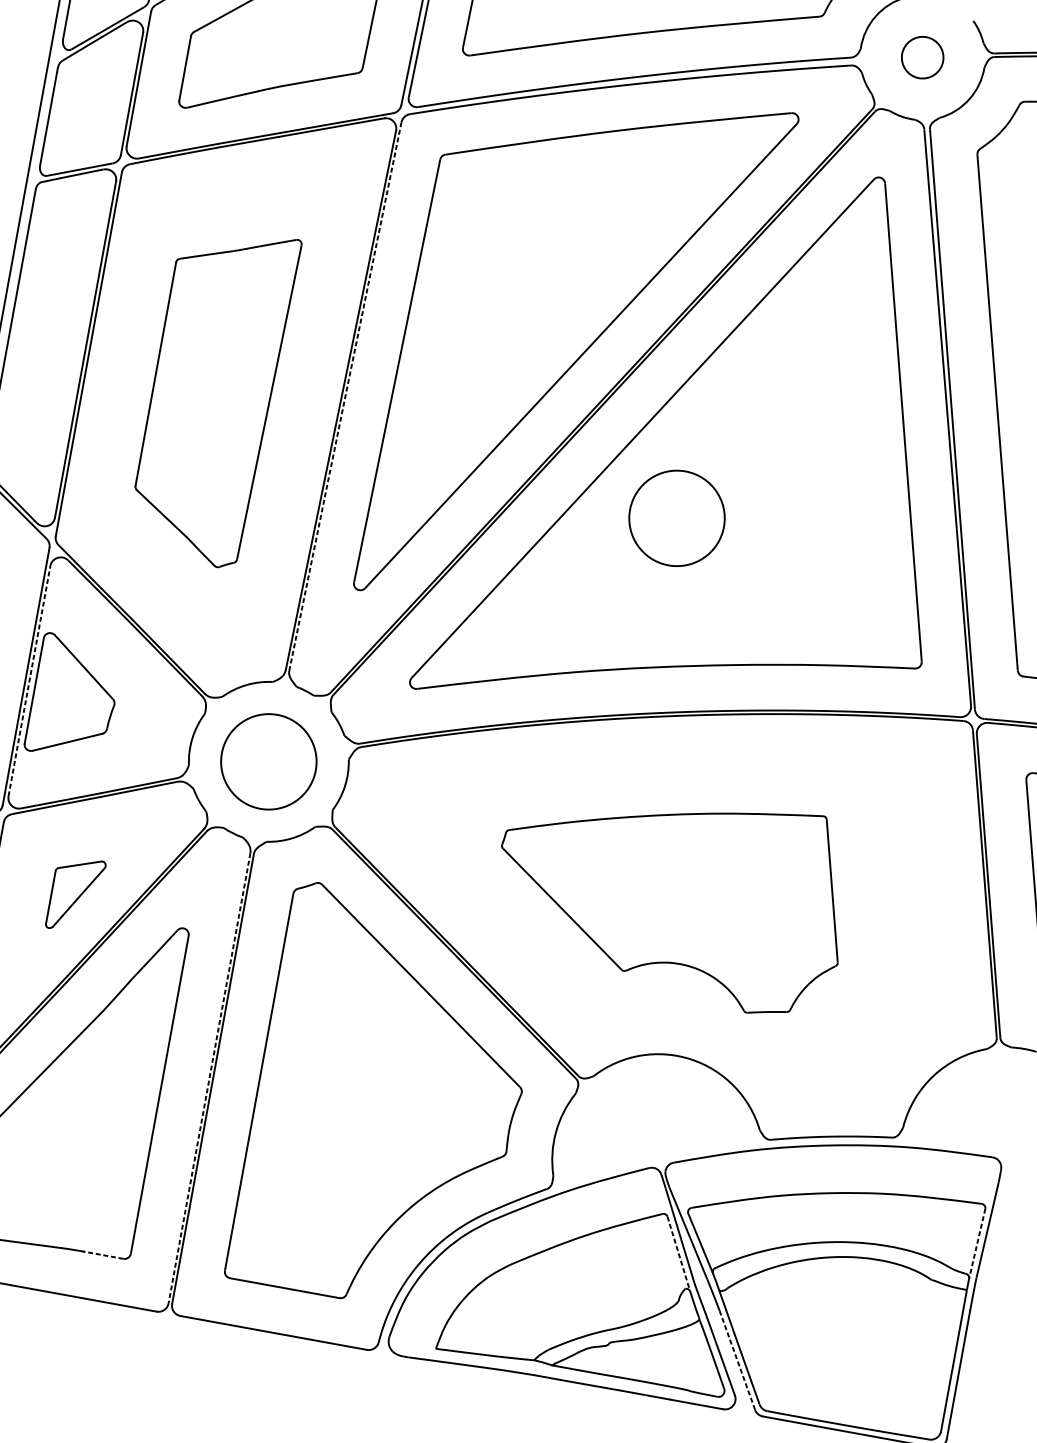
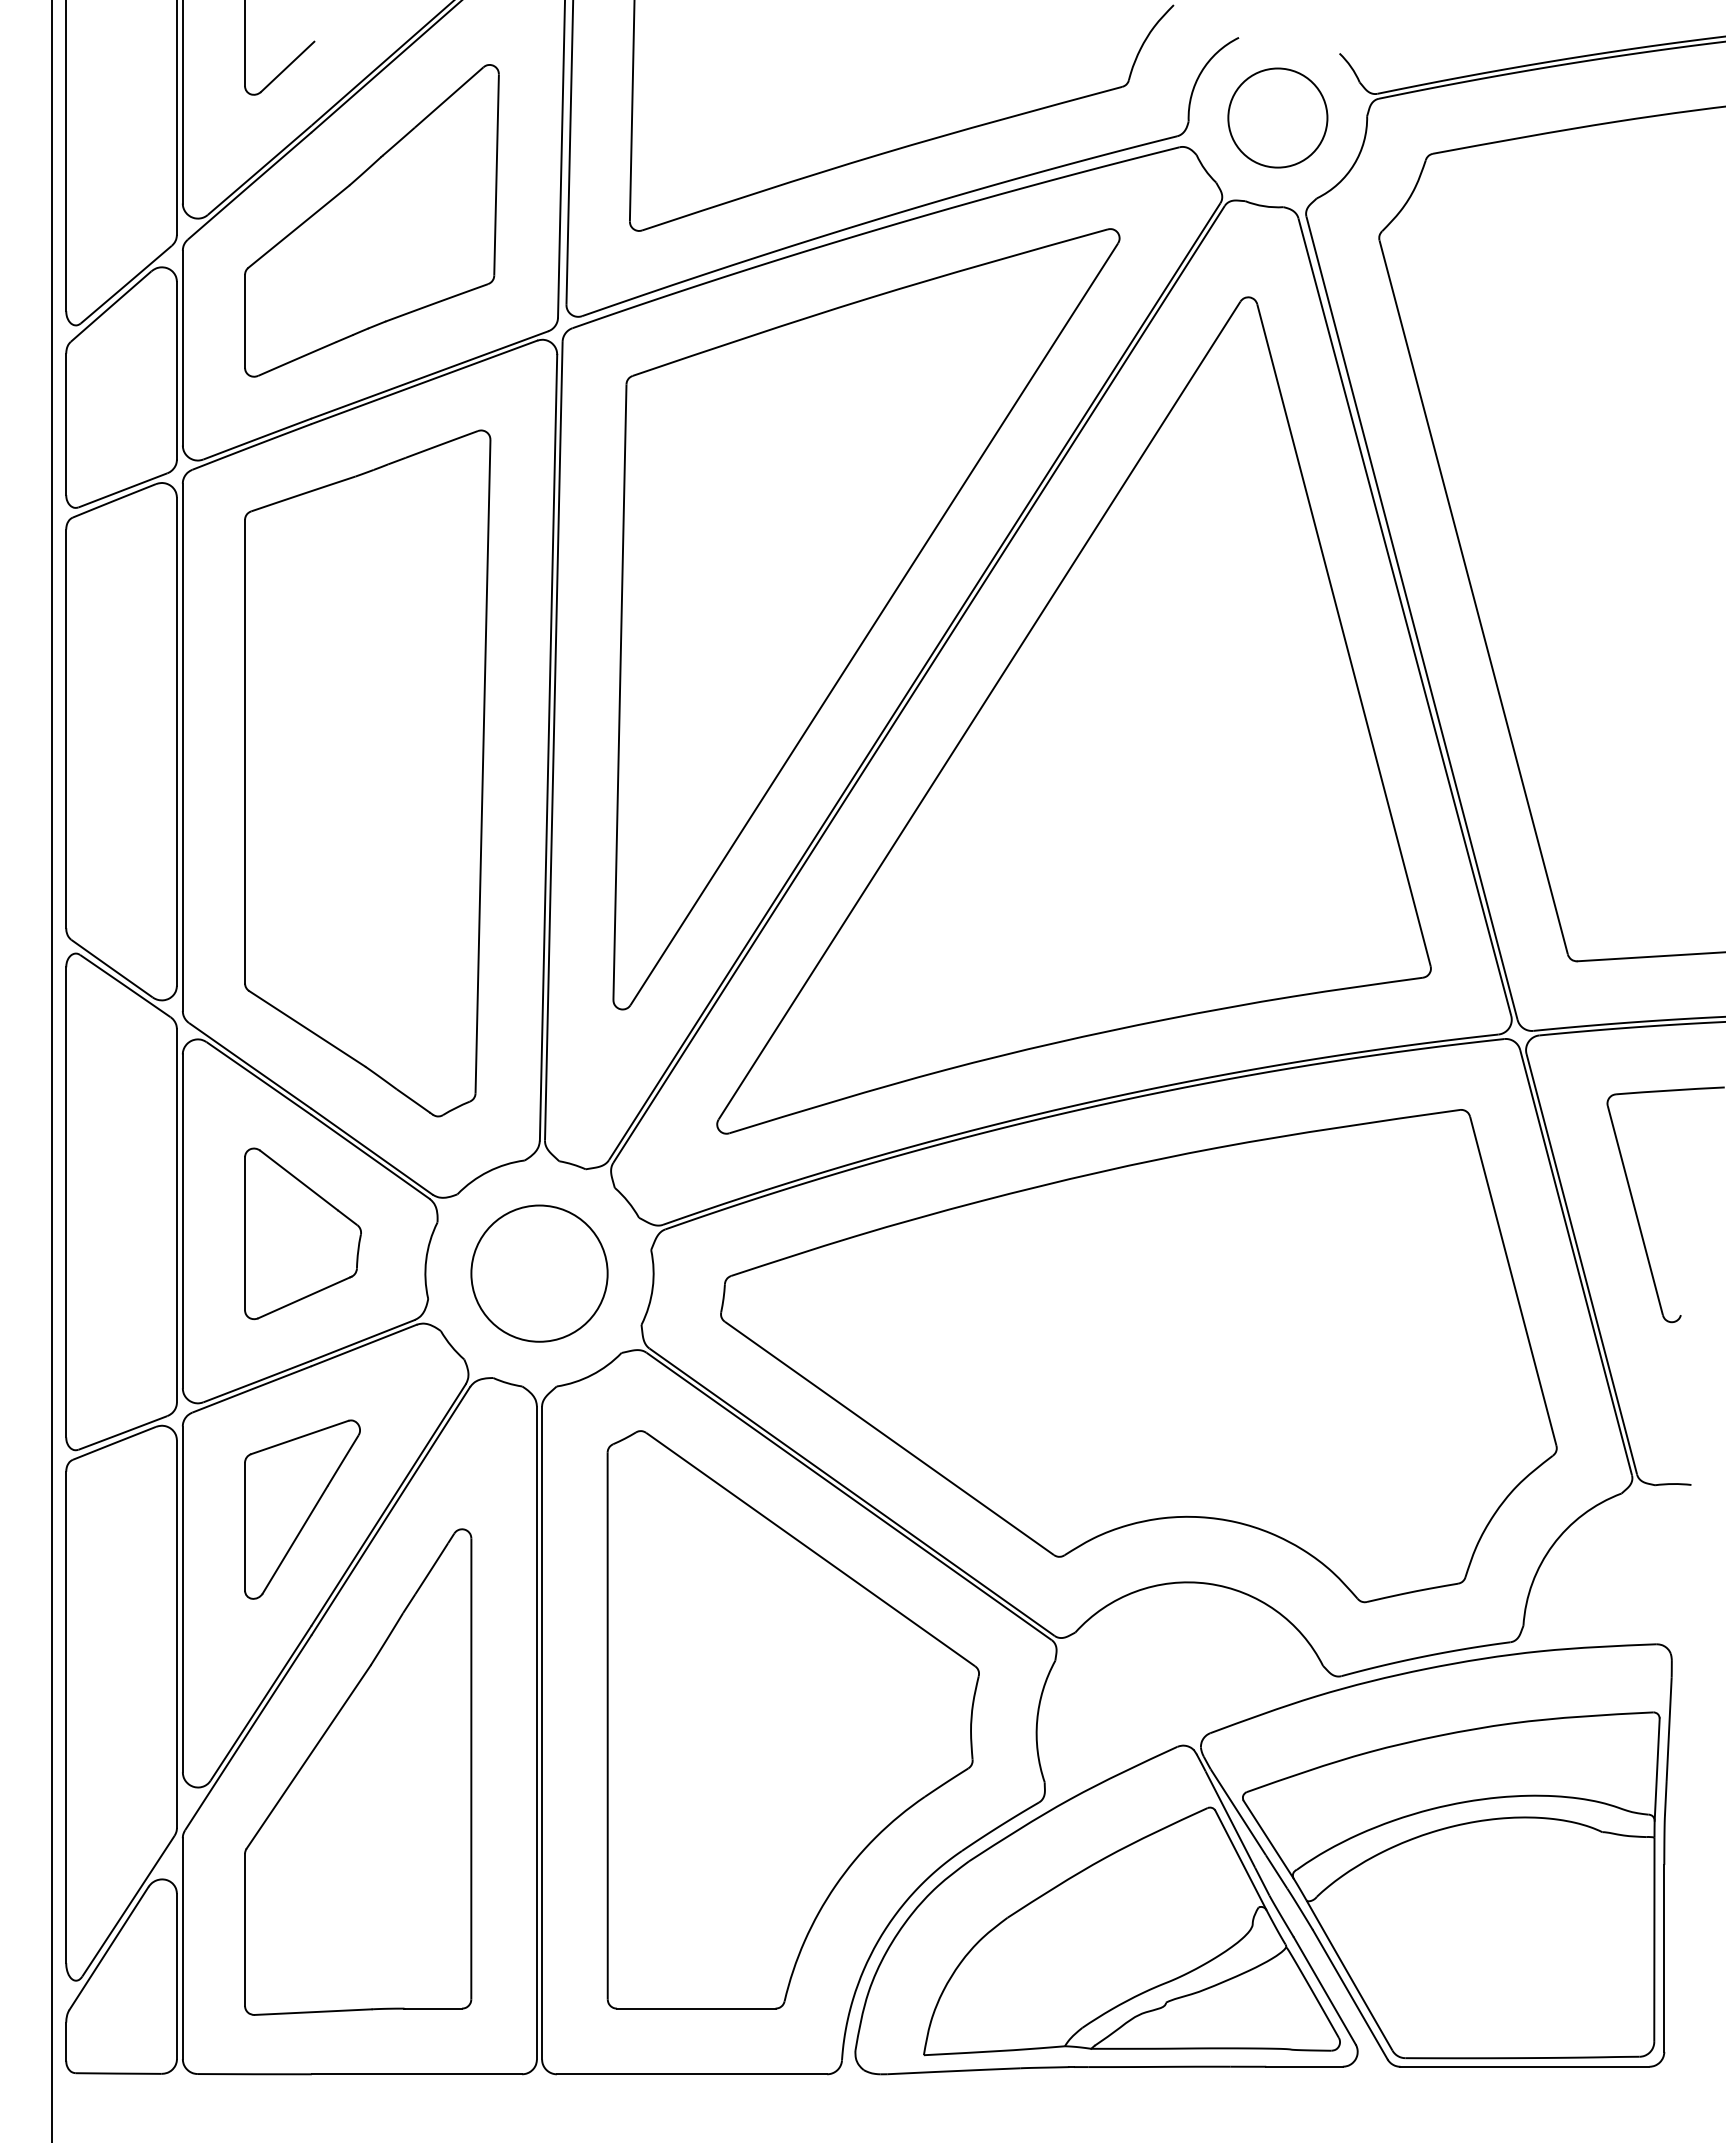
circle: (922, 57) -> (1277, 117), size x1.67
part: (212, 395) -> (367, 773), size x1.43
line: (345, 396) -> (553, 740), dashed -> solid
circle: (677, 518) -> (1050, 827), removed
line: (29, 681) -> (182, 1221), dashed -> solid
part: (73, 697) -> (302, 1233), moved
part: (75, 894) -> (302, 1509), size x1.67
part: (671, 894) -> (1138, 1356), size x1.67
line: (209, 1078) -> (536, 1733), dashed -> solid
line: (977, 1244) -> (1657, 1770), dashed -> solid
line: (678, 1254) -> (1240, 1860), dashed -> solid
line: (103, 1255) -> (433, 2008), dashed -> solid
line: (737, 1360) -> (1350, 1994), dashed -> solid

